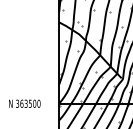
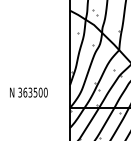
text: (24, 103) -> (28, 92), moved

